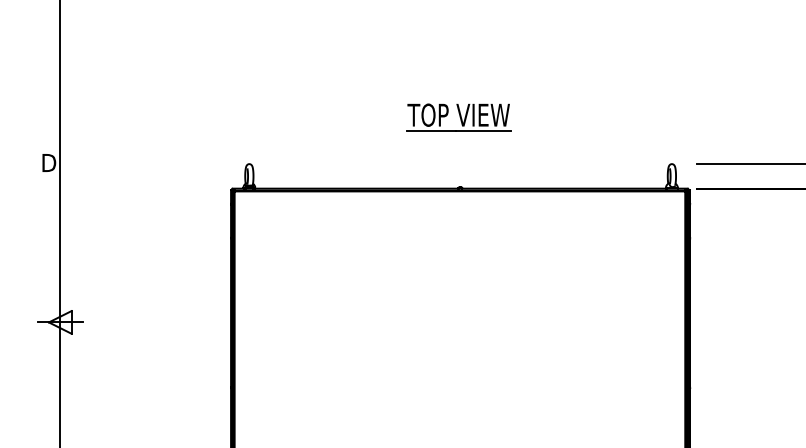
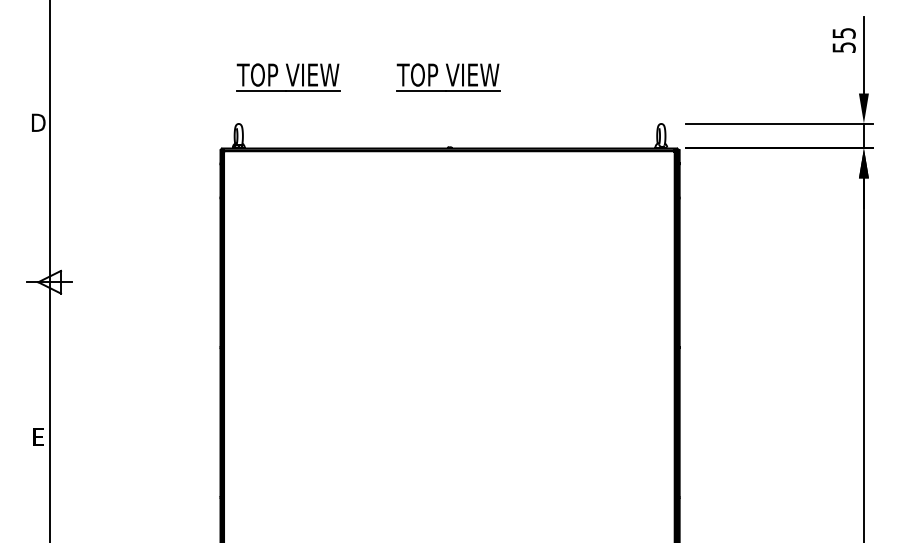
part: (299, 117) -> (288, 77), added

